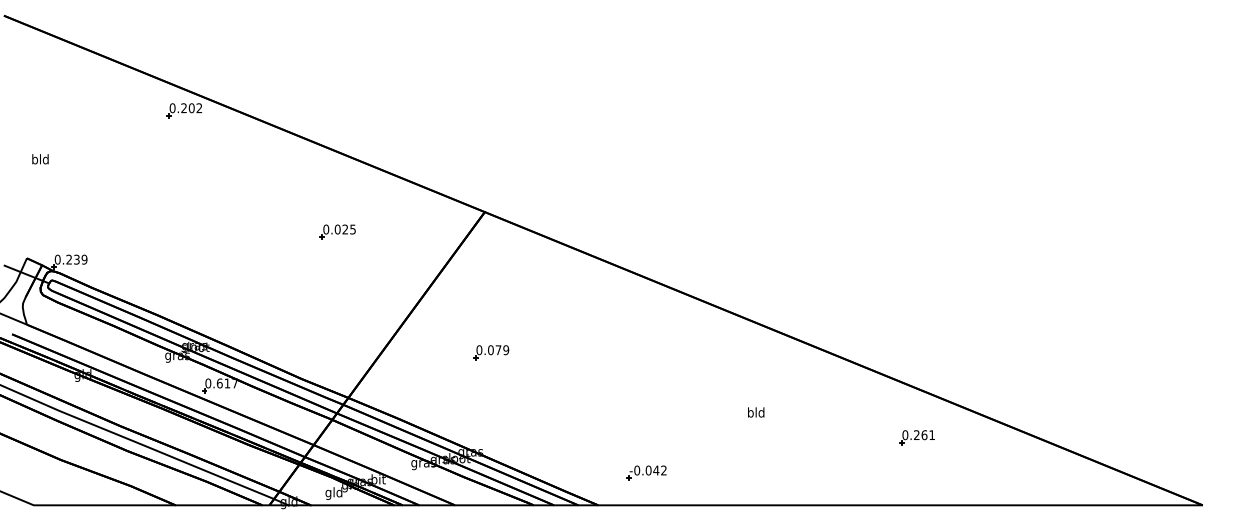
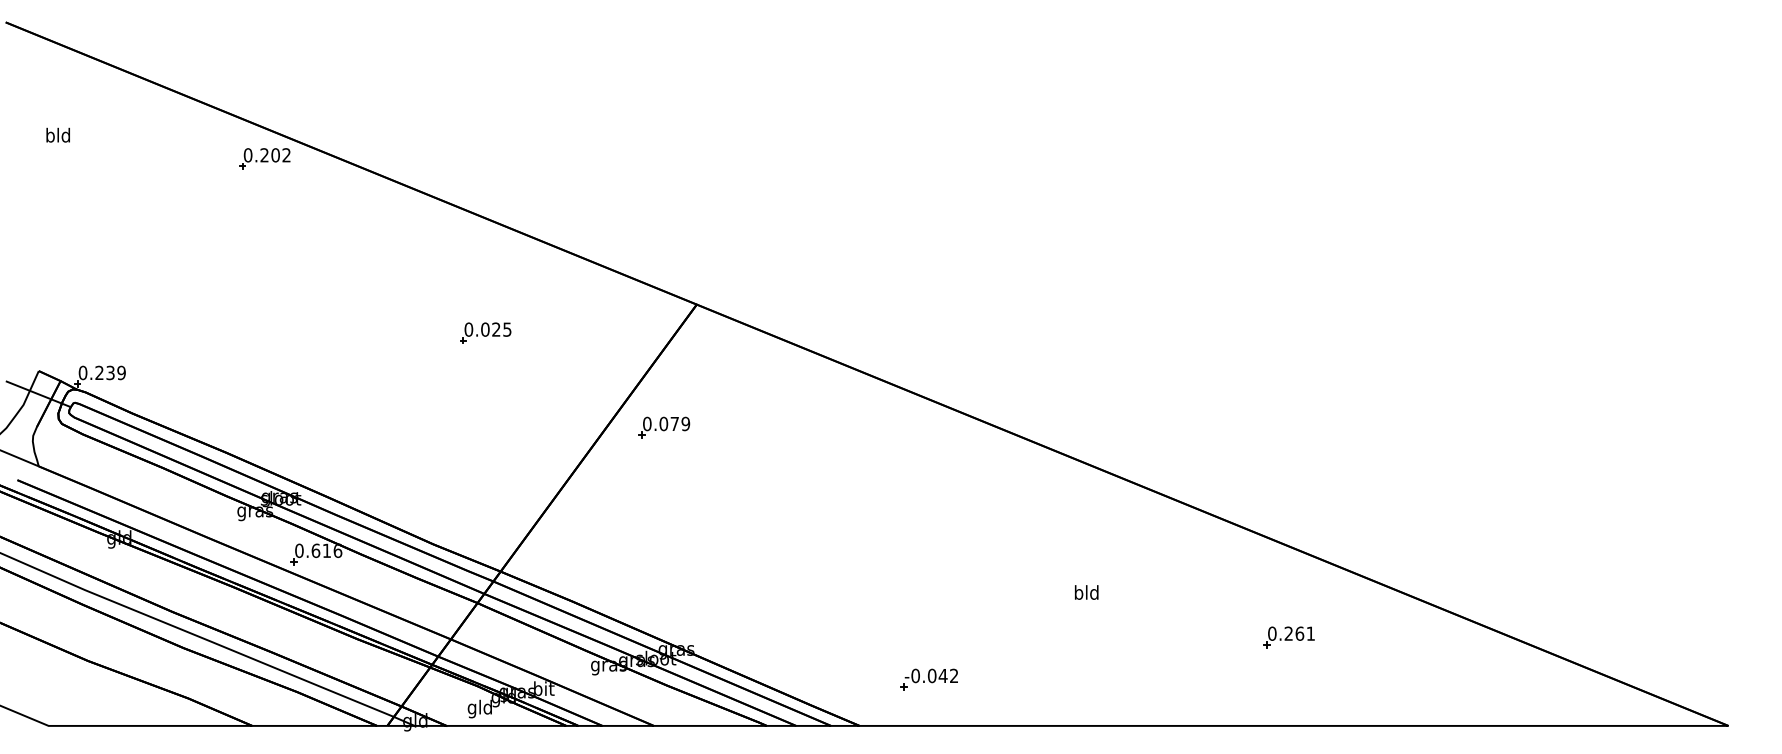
text: (40, 159) -> (58, 135), moved
part: (491, 352) -> (664, 427), moved
text: (235, 383) -> (338, 550), 0.617 -> 0.616
part: (916, 437) -> (1288, 637), moved

